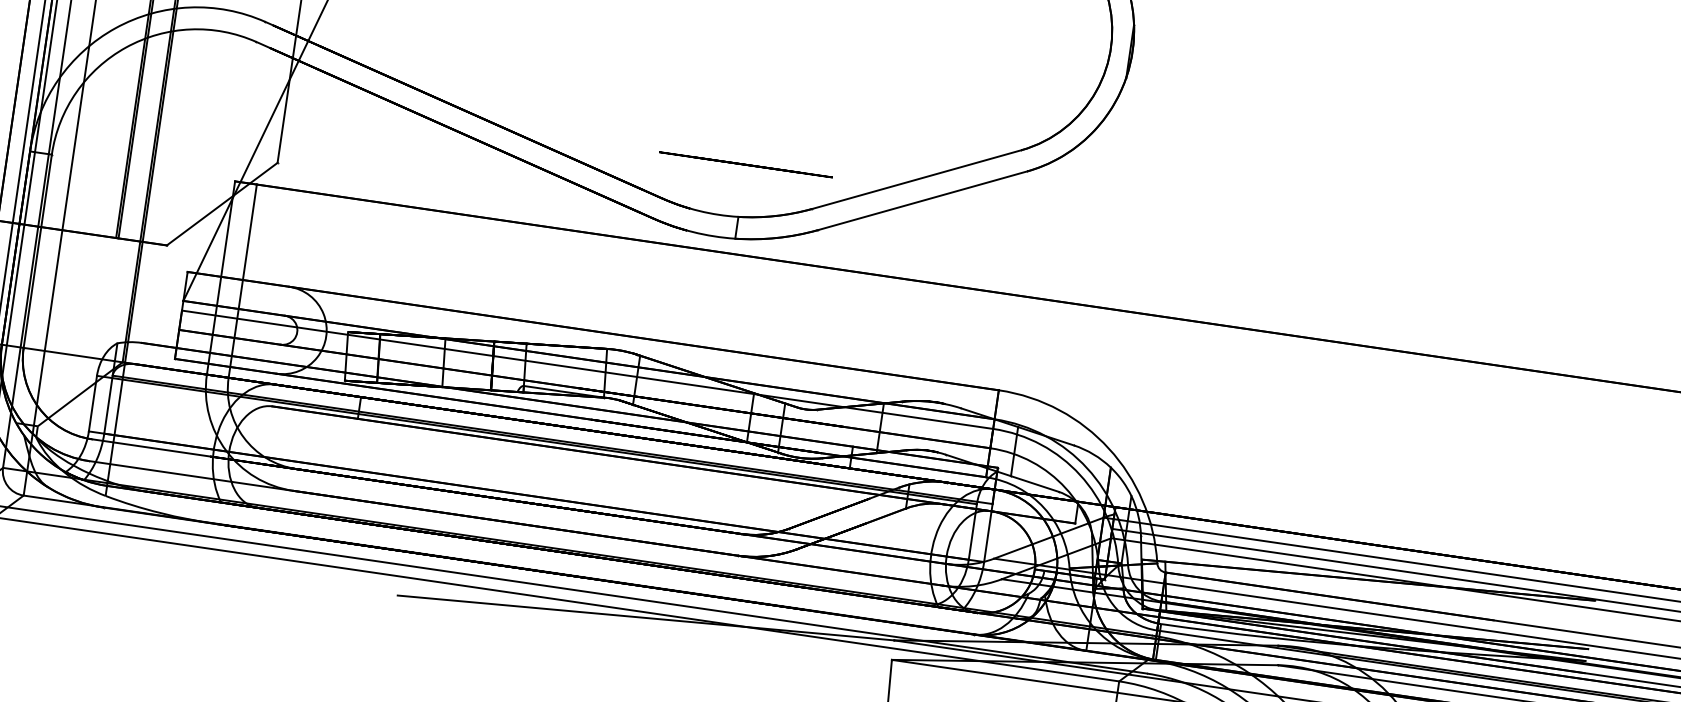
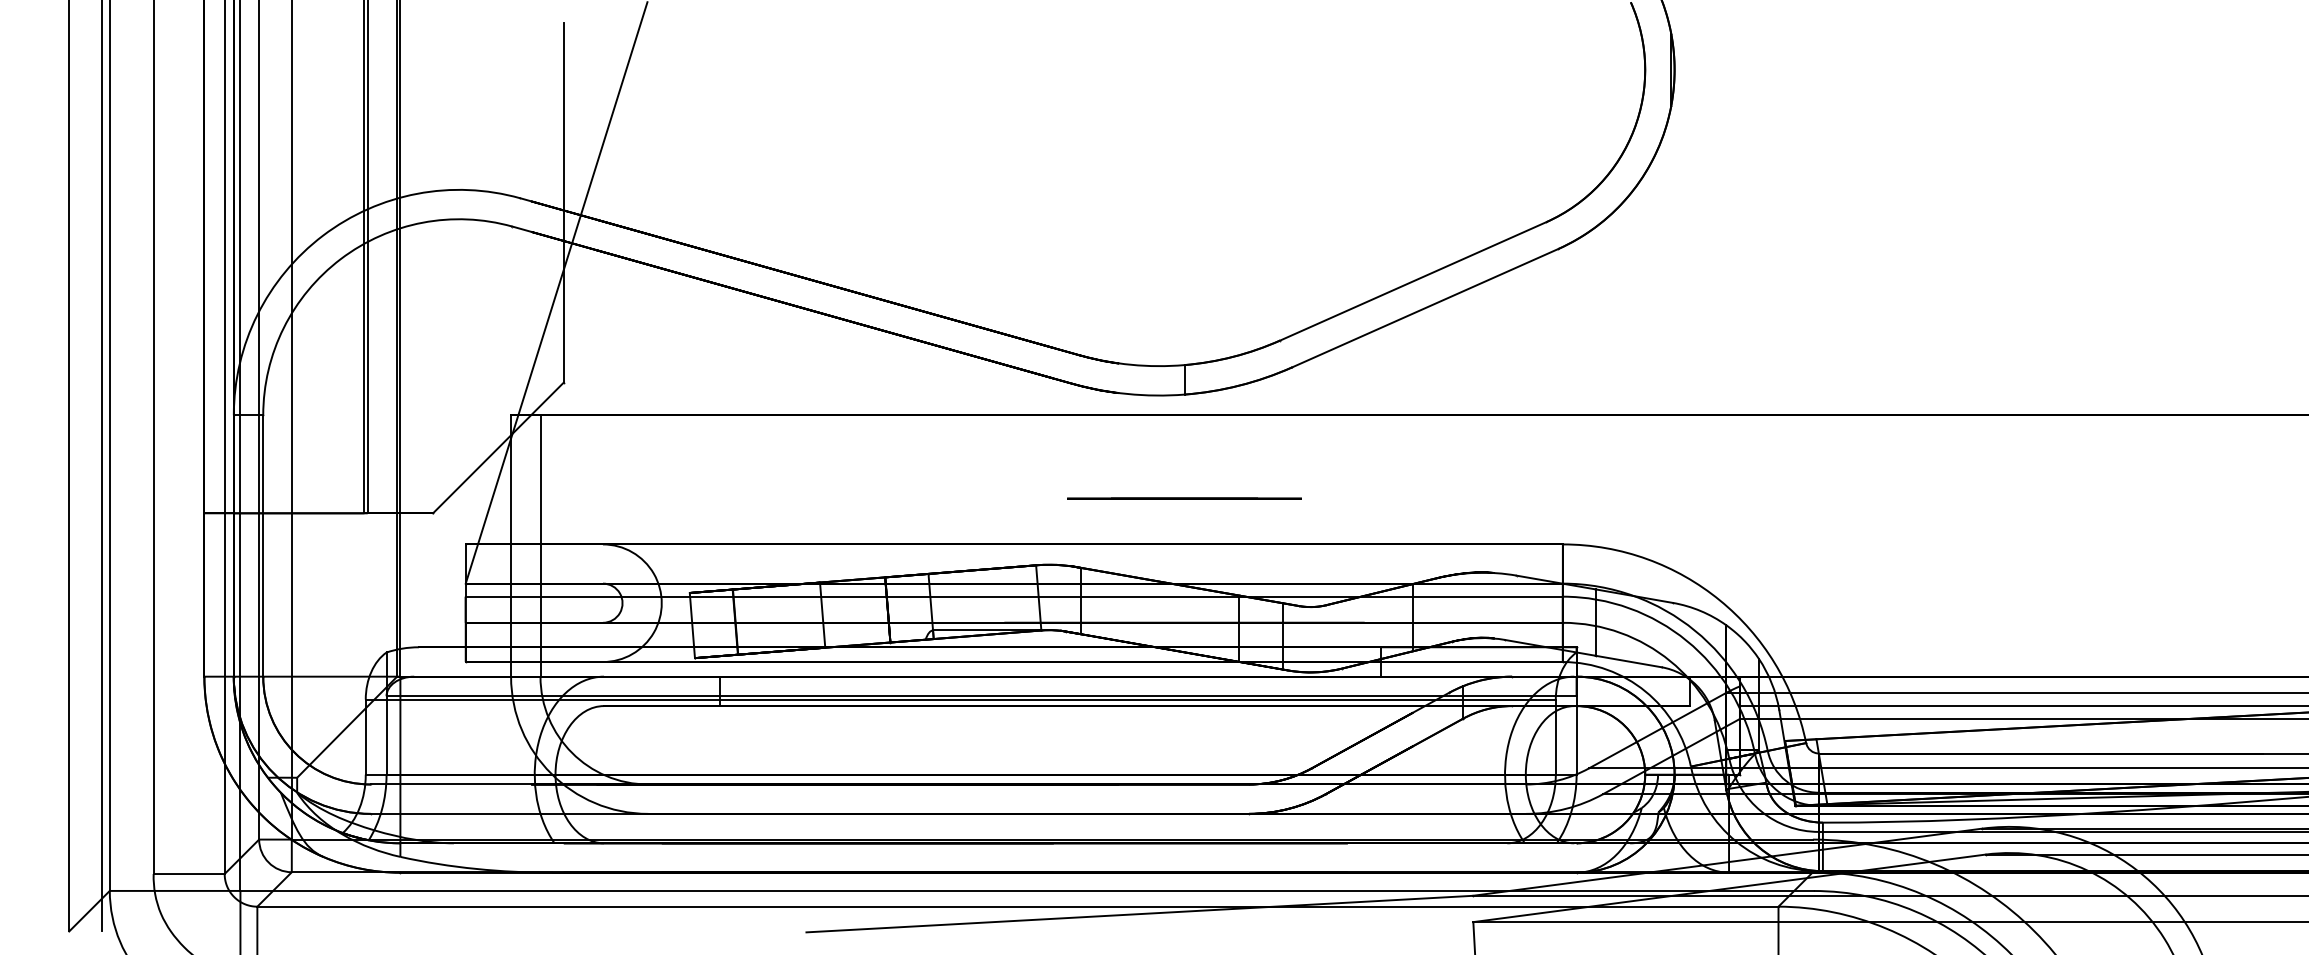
line: (746, 164) -> (1184, 498), moved

